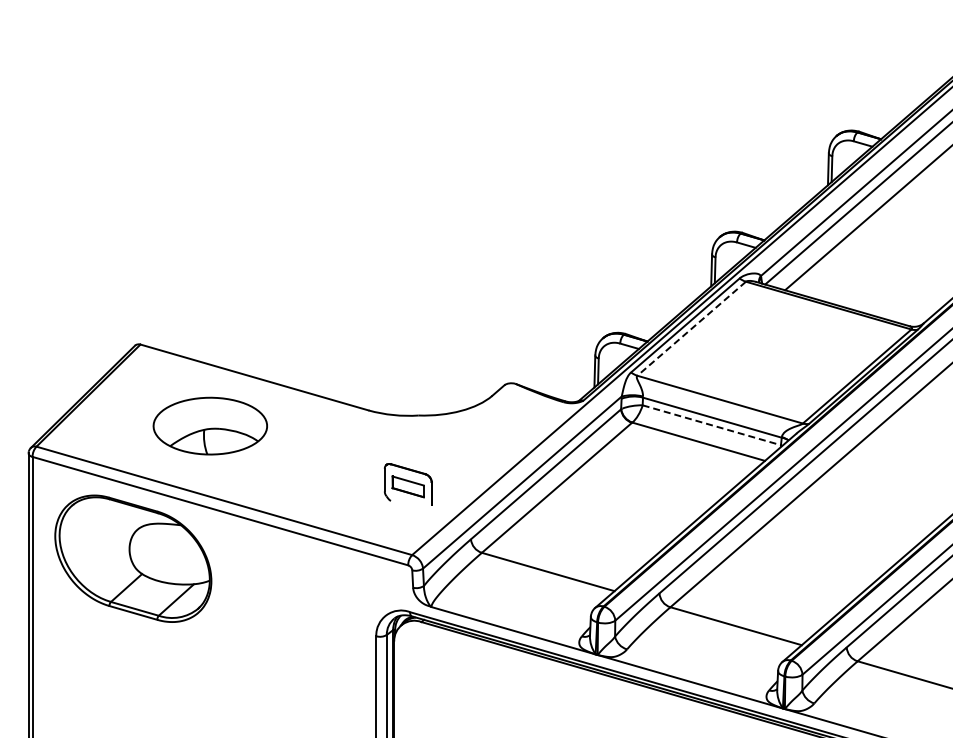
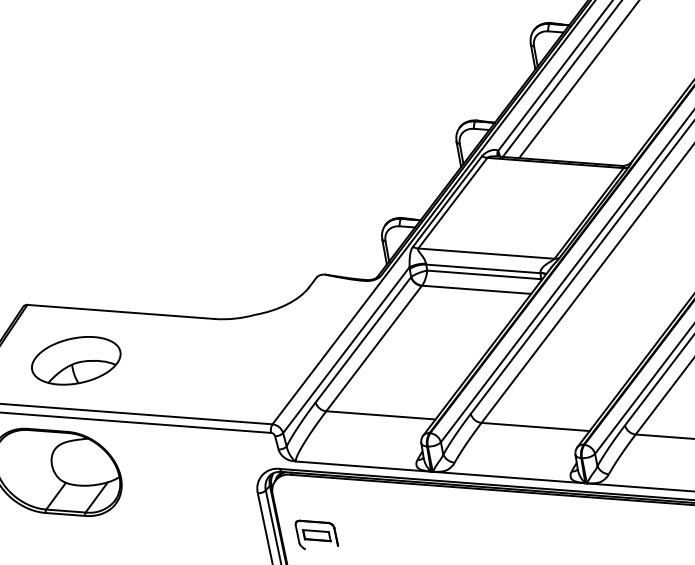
line: (691, 328) -> (452, 203), dashed -> solid
part: (209, 425) -> (75, 360), moved
line: (711, 425) -> (483, 275), dashed -> solid
part: (408, 484) -> (316, 533), moved

